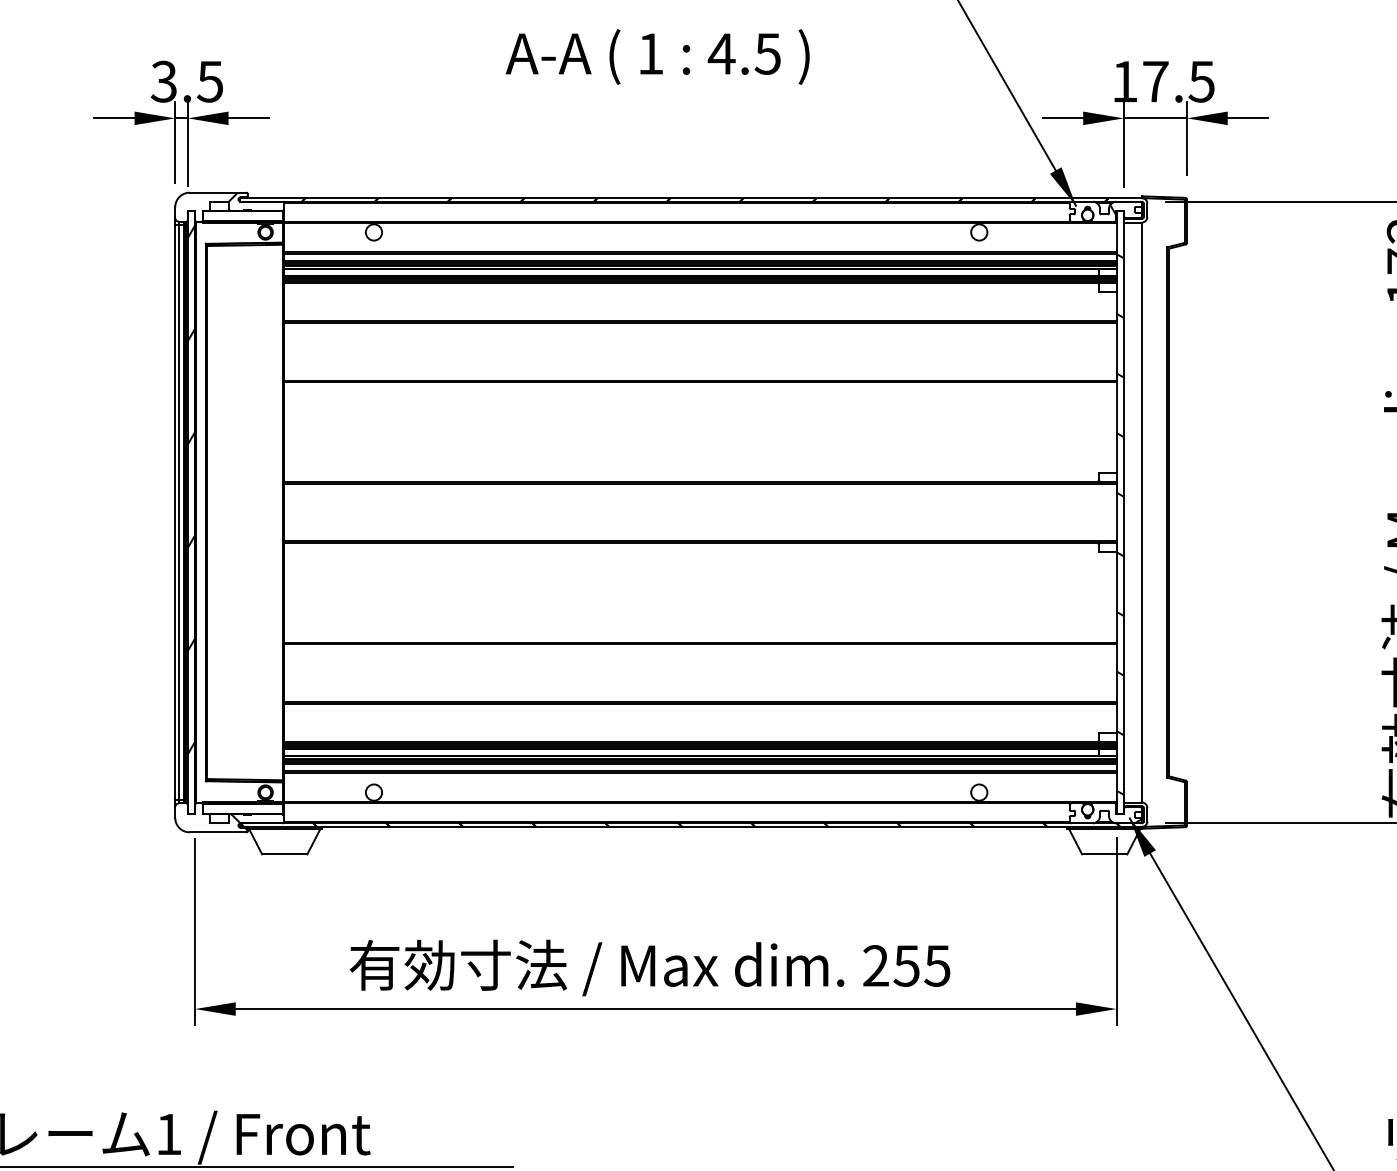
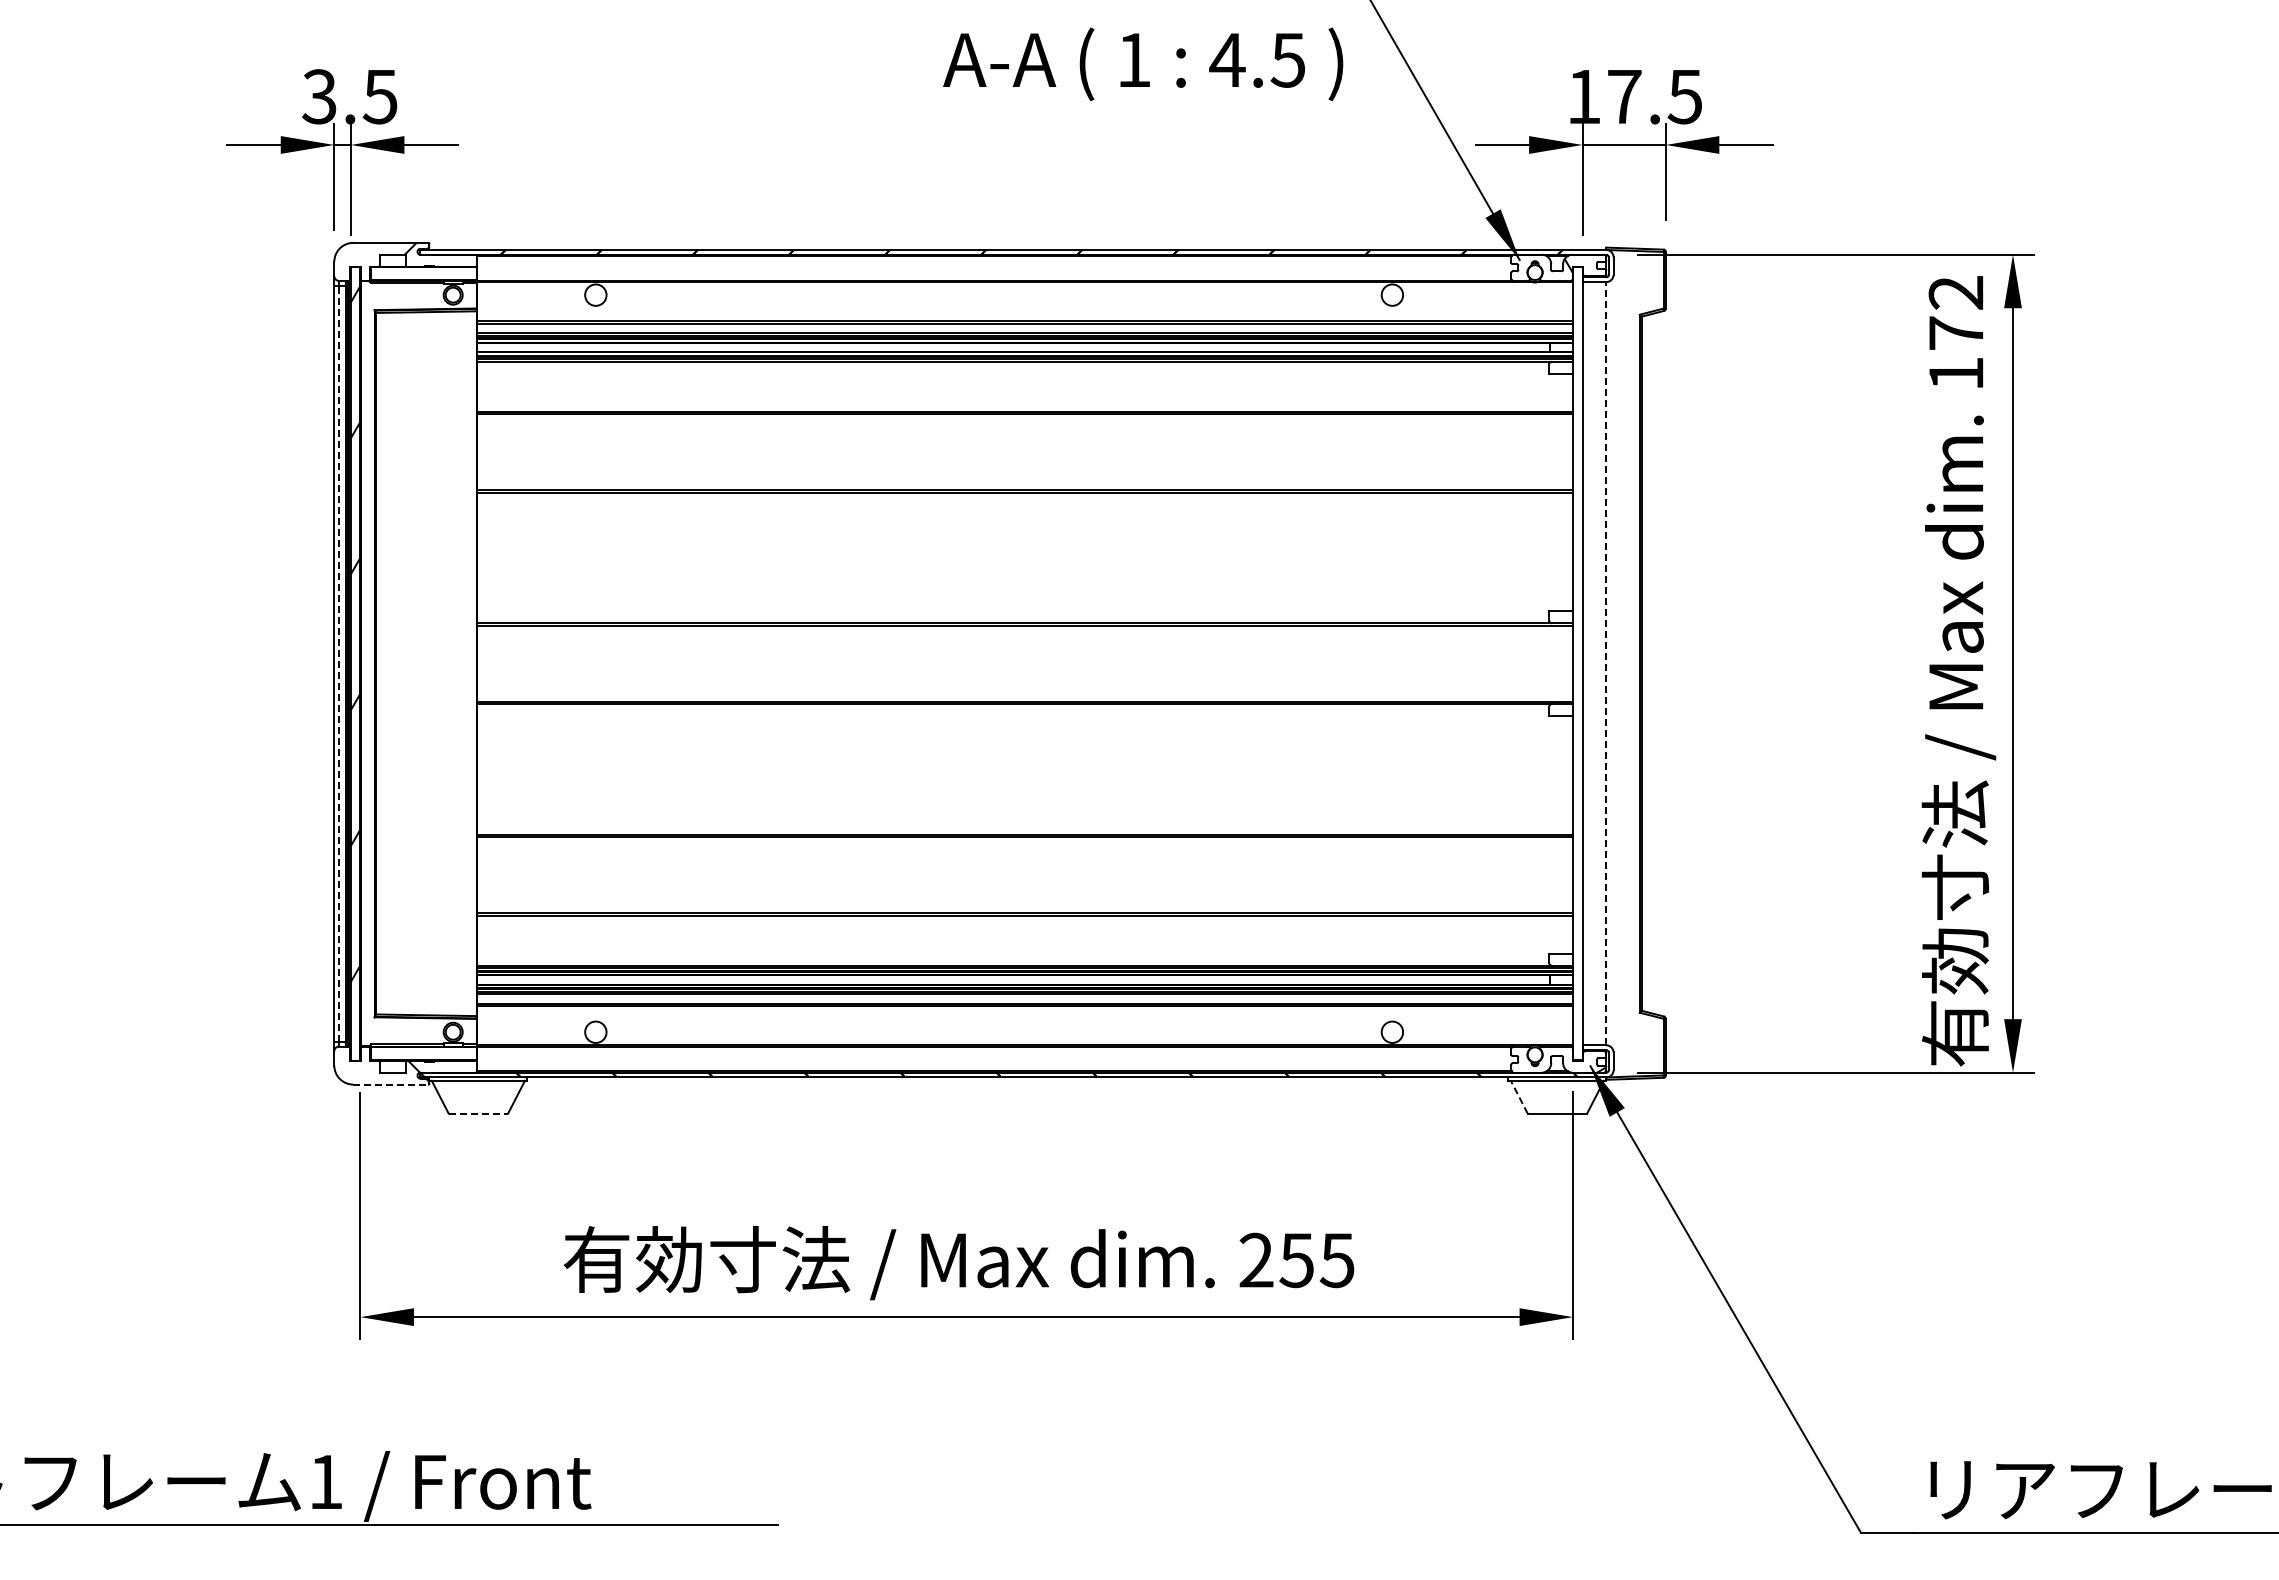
text: (657, 57) -> (1143, 64), moved
line: (179, 512) -> (339, 663), solid -> dashed
line: (1141, 512) -> (1606, 663), solid -> dashed
hatch: (1119, 524) -> (1577, 679), removed
line: (218, 832) -> (391, 1084), solid -> dashed
line: (1075, 841) -> (1519, 1096), solid -> dashed
line: (284, 854) -> (478, 1113), solid -> dashed

